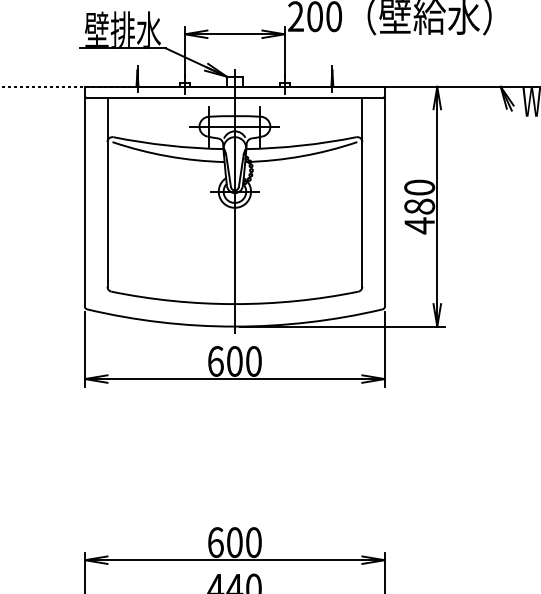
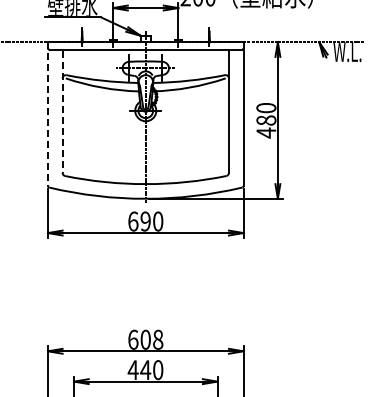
line: (107, 192) -> (62, 111), solid -> dashed
line: (84, 197) -> (47, 114), solid -> dashed
text: (234, 361) -> (145, 221), 600 -> 690
text: (254, 542) -> (158, 339), 600 -> 608

